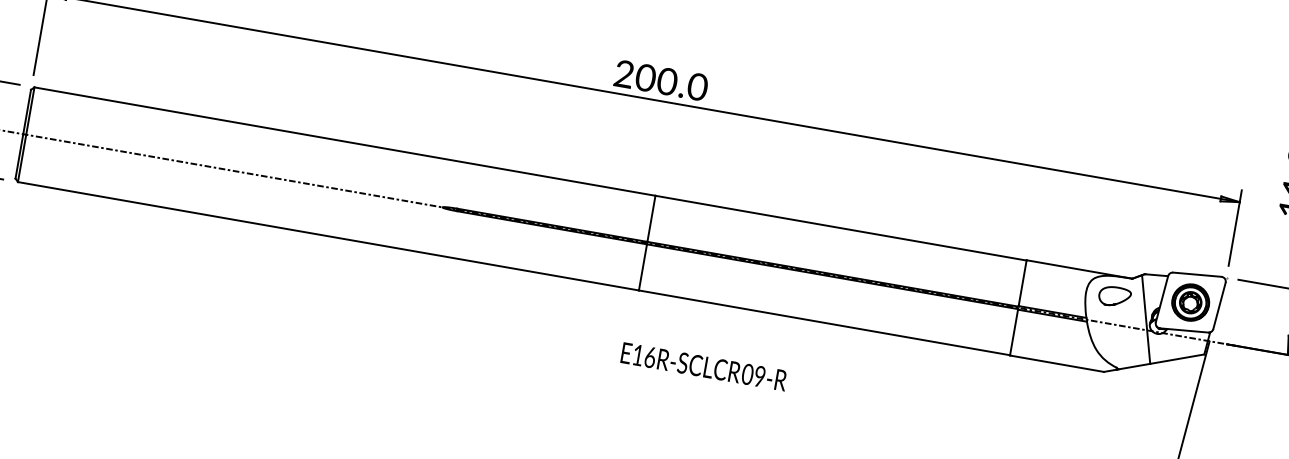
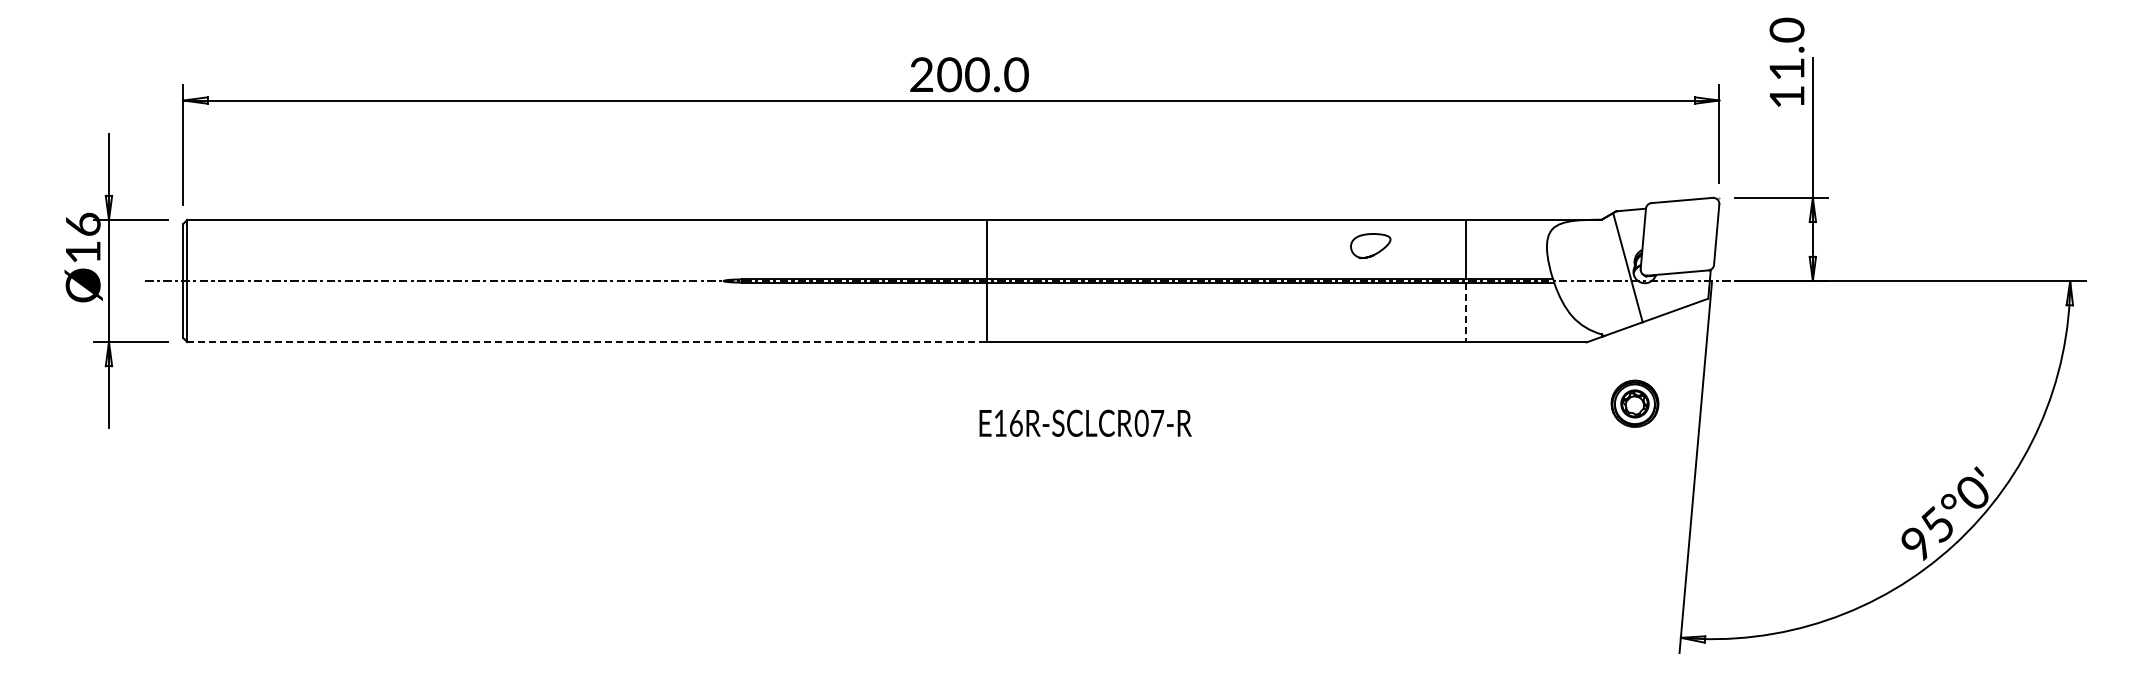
line: (328, 236) -> (587, 342), solid -> dashed
part: (1190, 302) -> (1634, 403), moved
curve: (1116, 303) -> (1374, 253), moved
line: (1014, 332) -> (1465, 312), solid -> dashed
text: (760, 375) -> (1157, 422), 09-R -> 07-R

